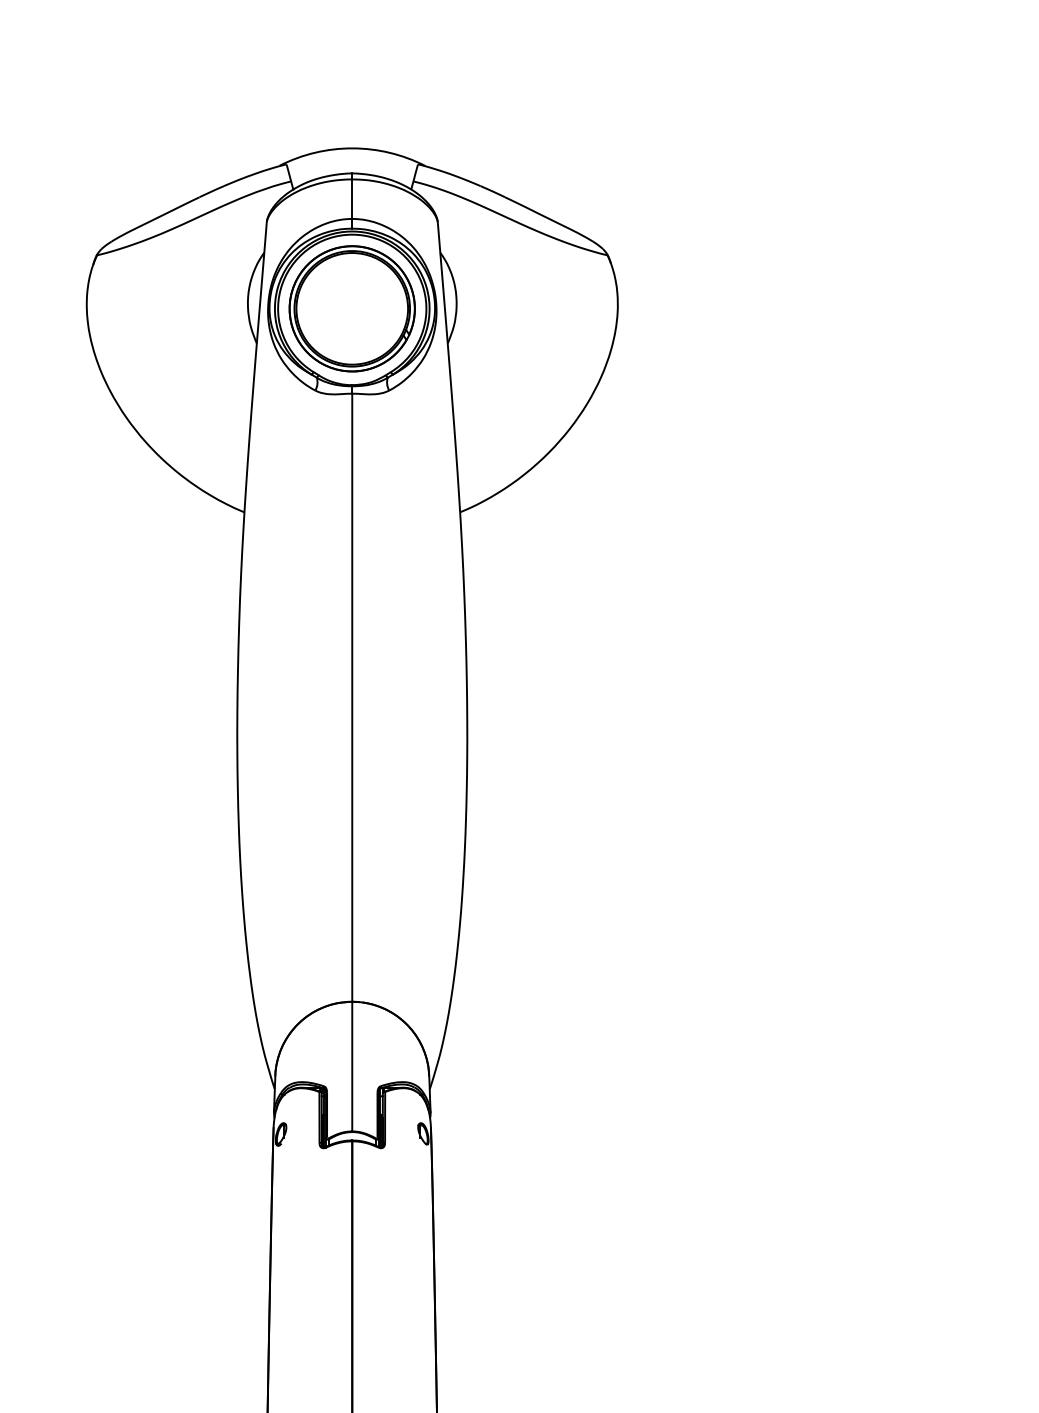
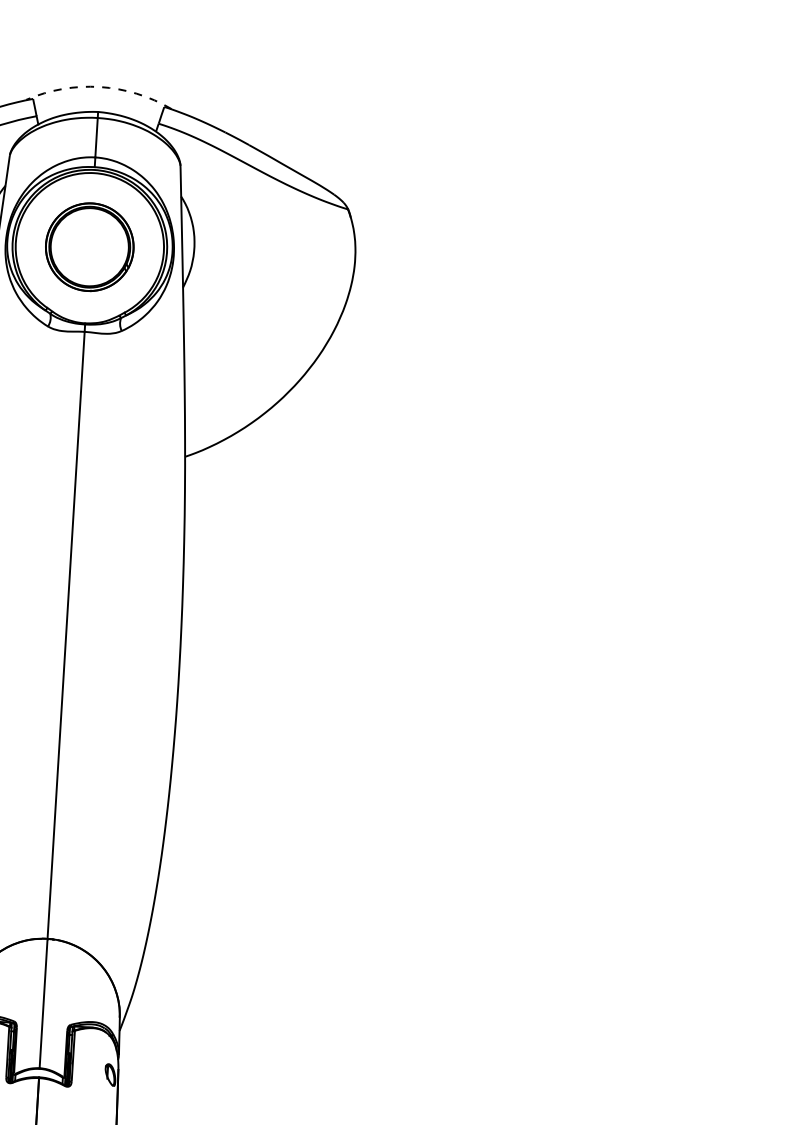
arc: (352, 148) -> (99, 87), solid -> dashed
part: (351, 308) -> (89, 246), size x0.7

